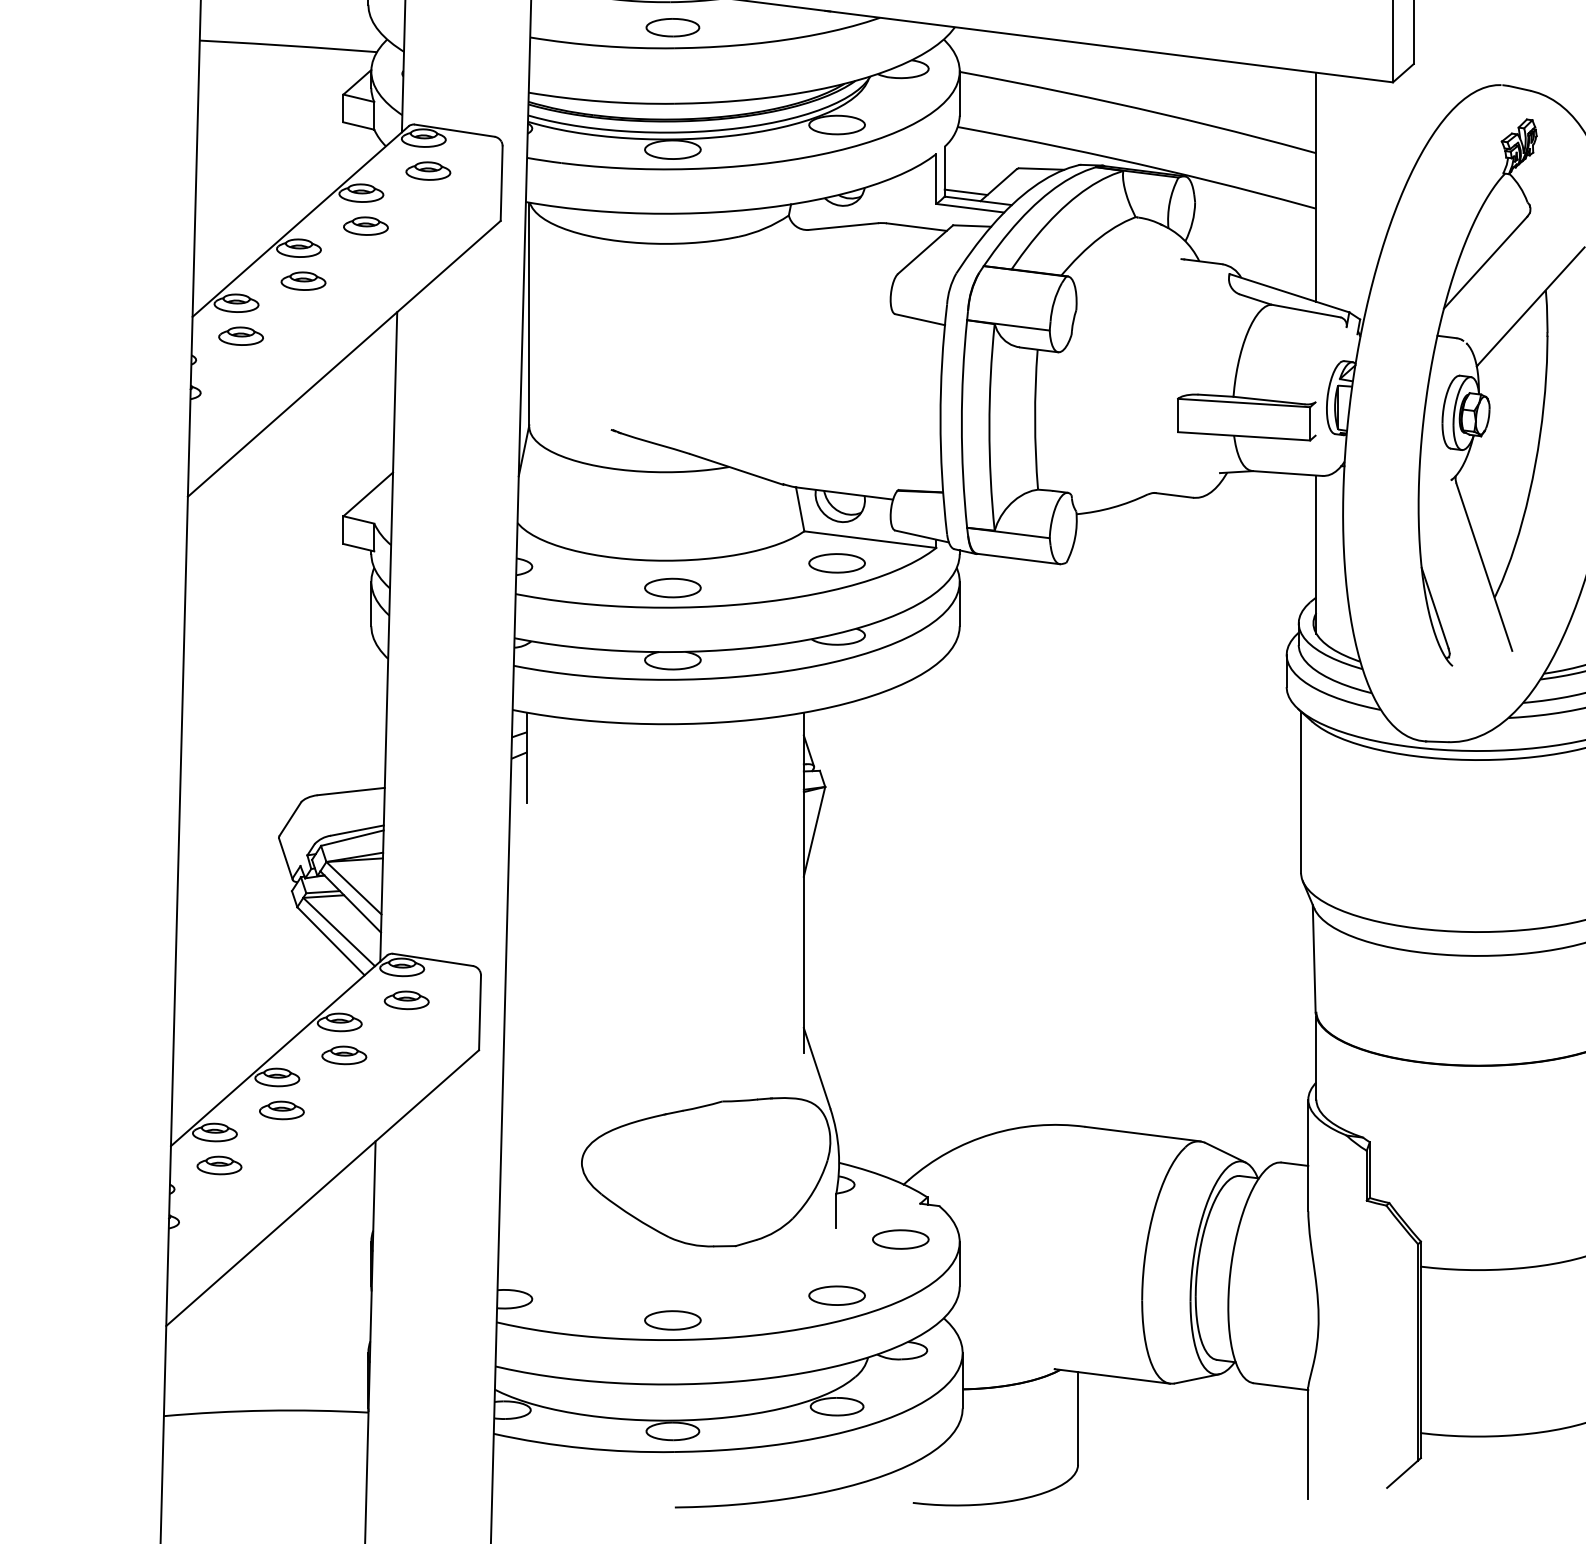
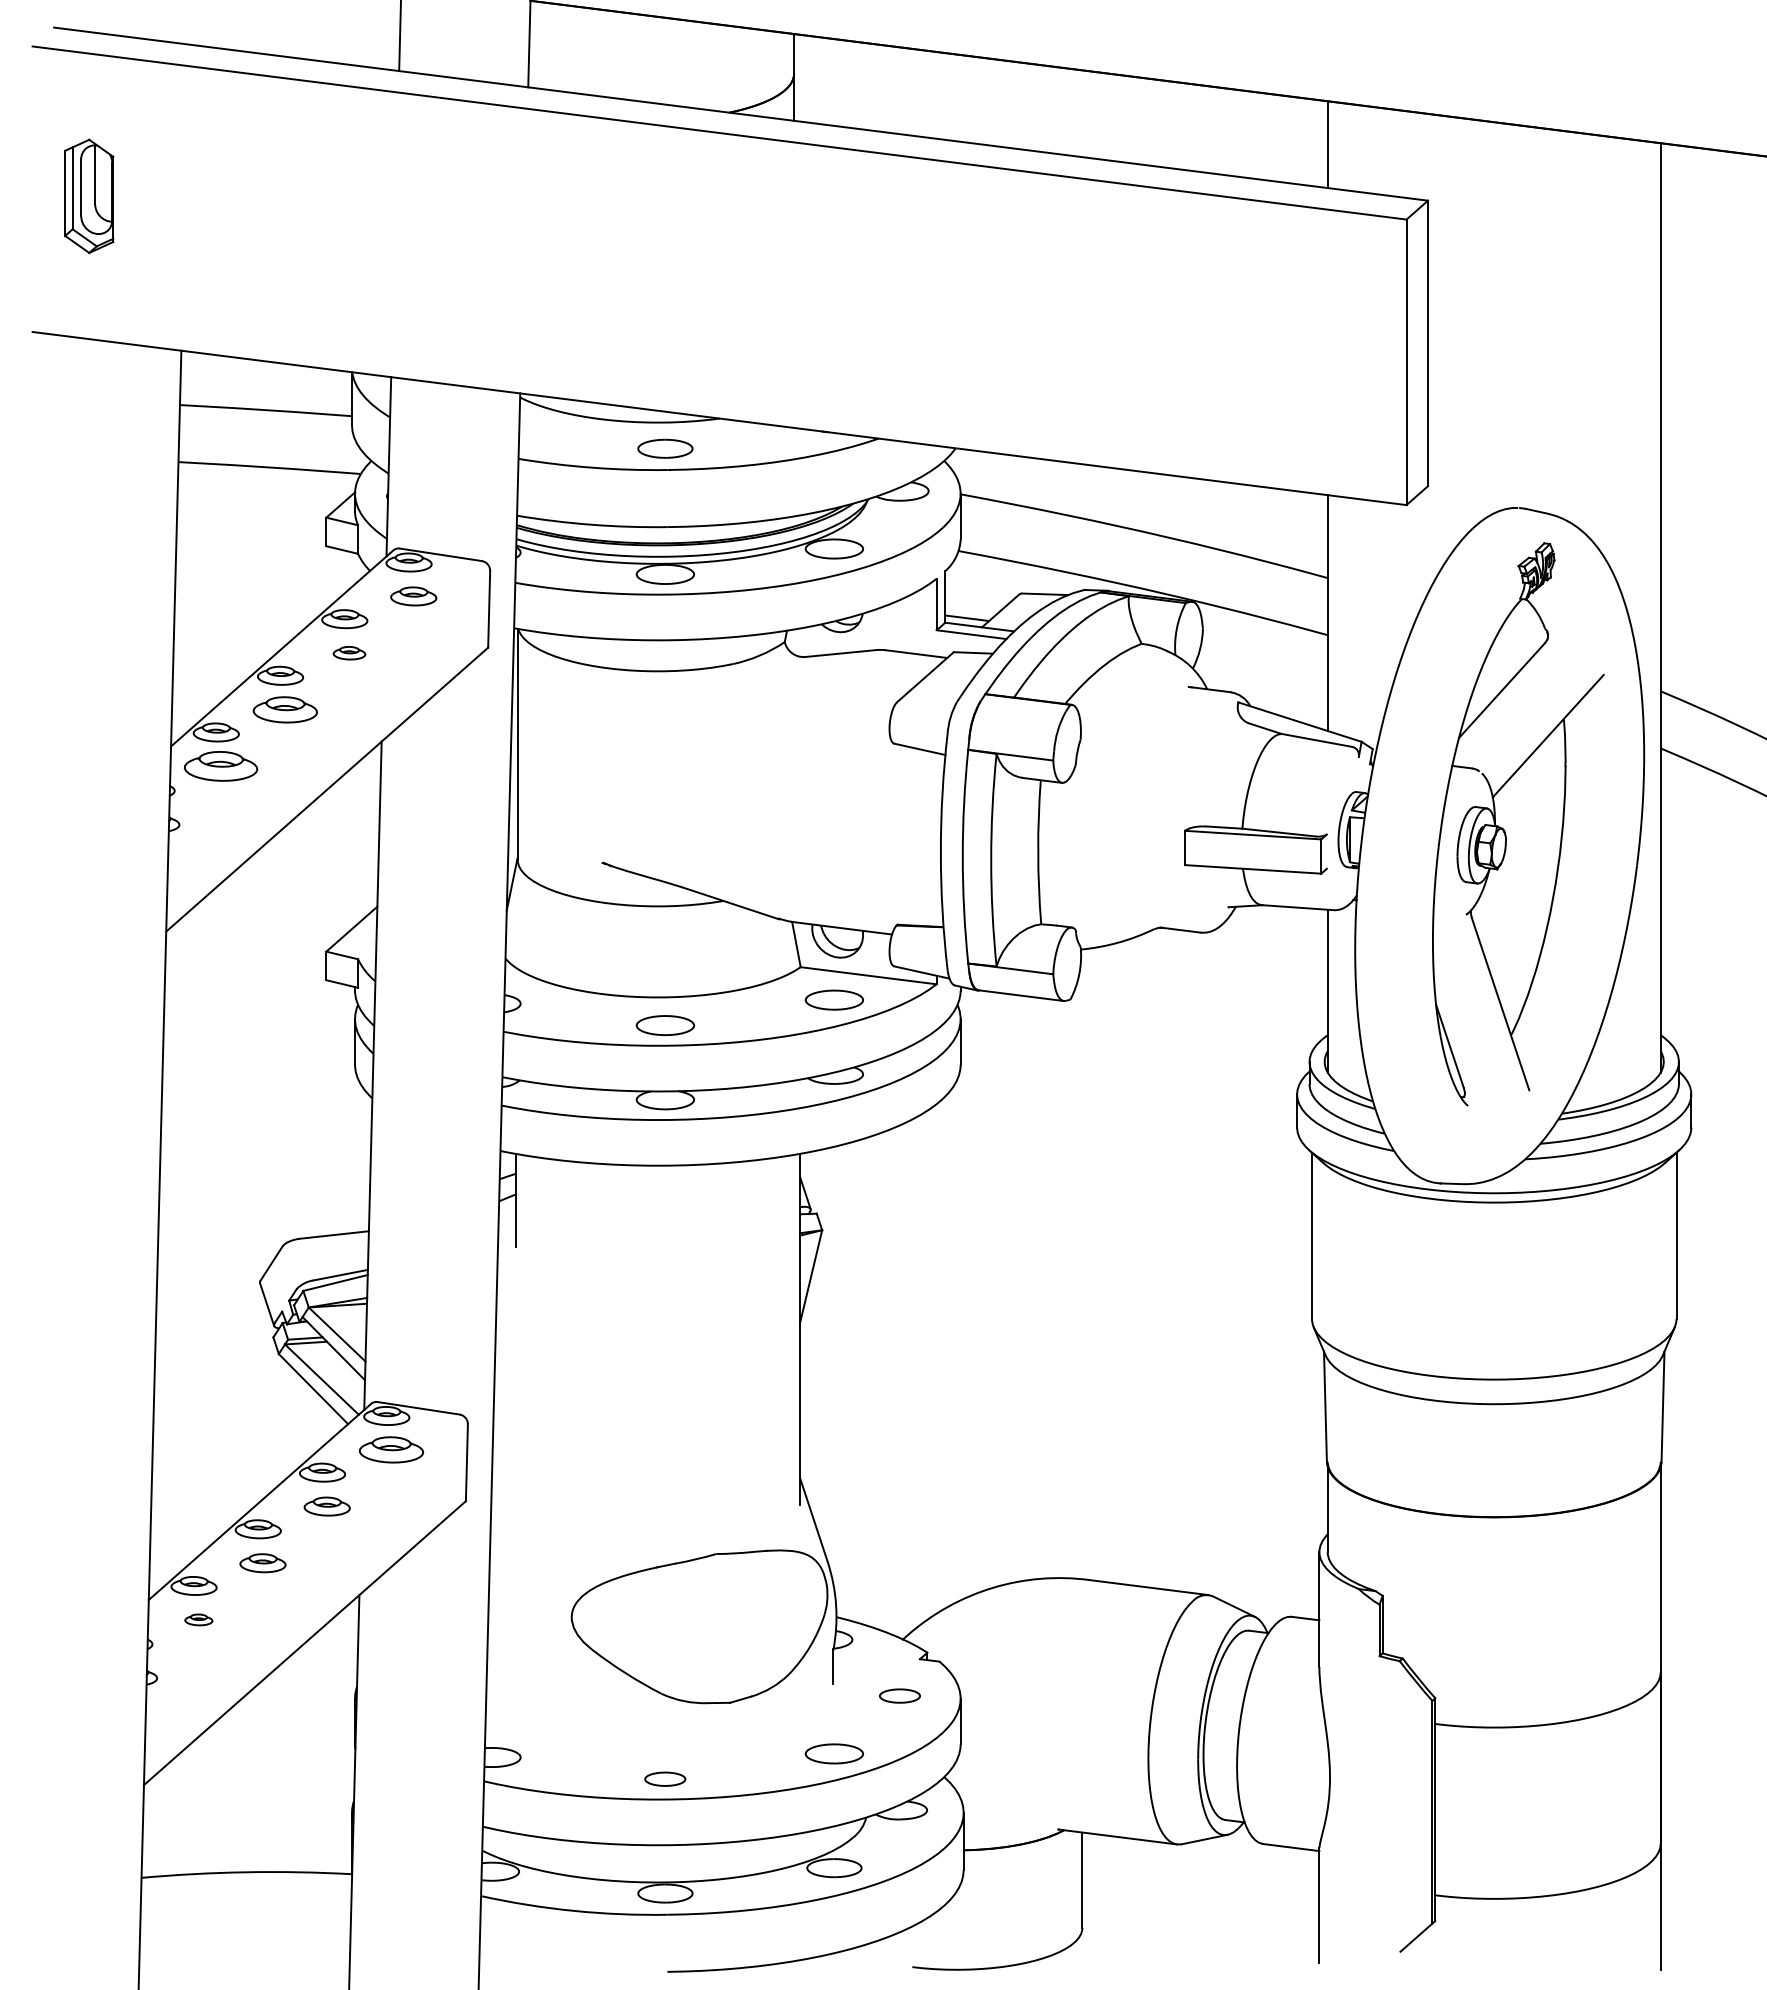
part: (365, 226) -> (349, 653), size x0.7
part: (302, 280) -> (284, 709), size x1.4
part: (240, 336) -> (220, 766), size x1.6
part: (406, 999) -> (391, 1449), size x1.4
part: (219, 1165) -> (198, 1619), size x0.6
part: (900, 1238) -> (899, 1695), size x0.7
part: (672, 1319) -> (664, 1778), size x0.7

